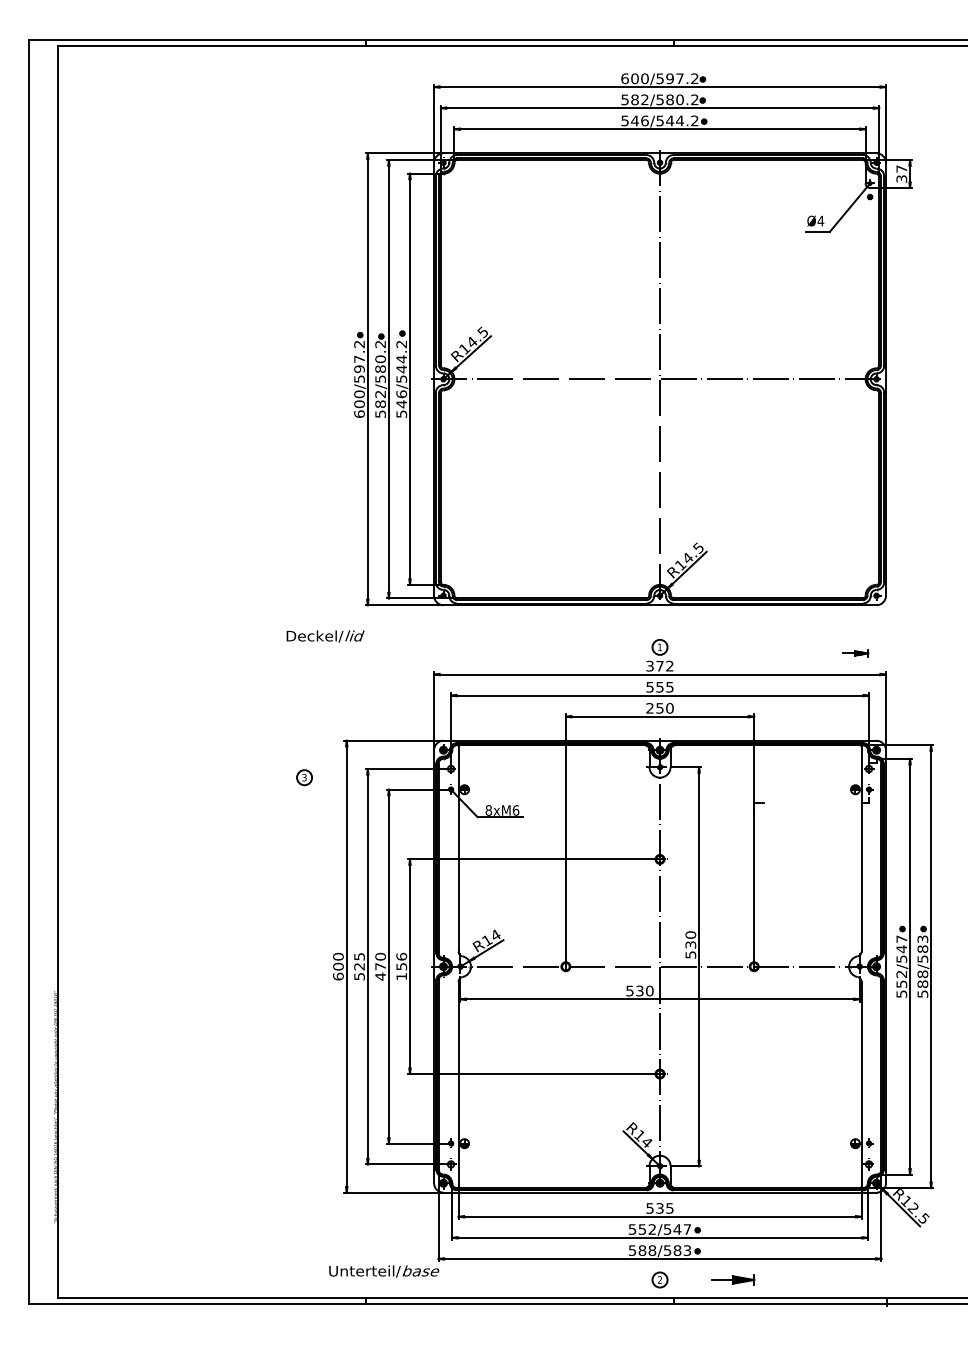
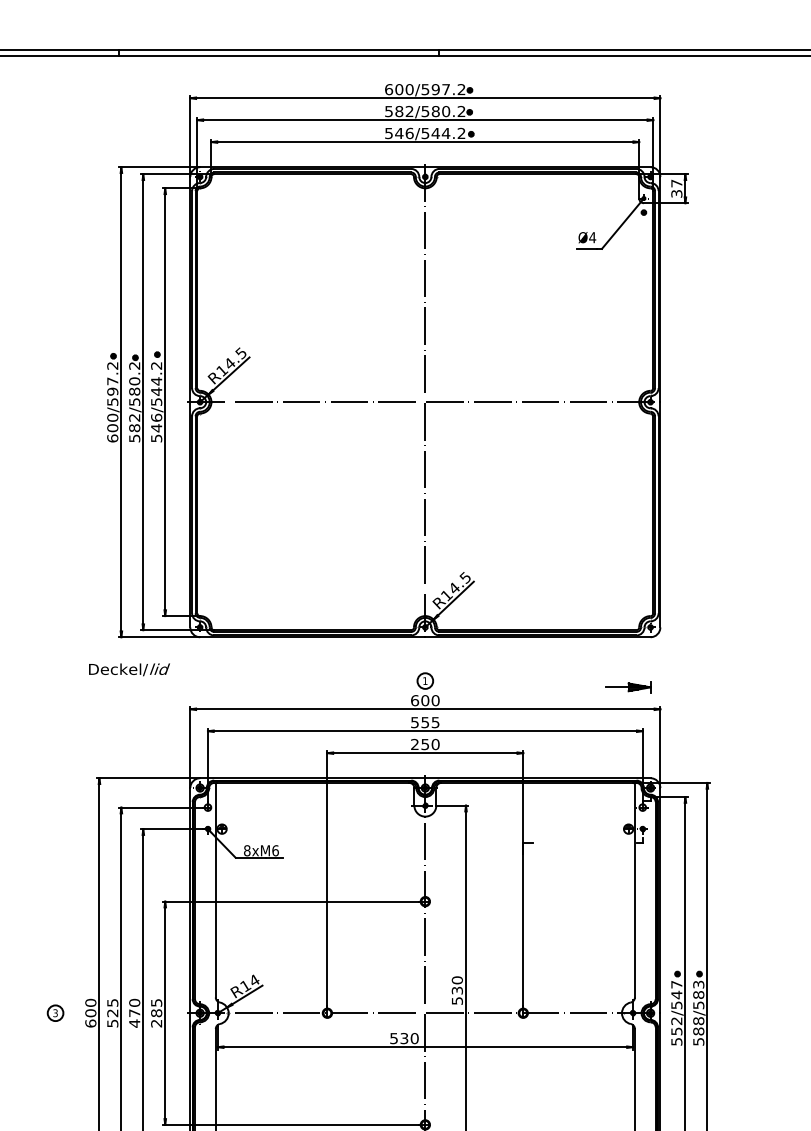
text: (325, 636) -> (129, 669), moved
part: (855, 653) -> (628, 687), size x1.67
text: (659, 665) -> (424, 699), 372 -> 600
part: (304, 777) -> (55, 1013), moved
text: (401, 966) -> (156, 1013), 156 -> 285

